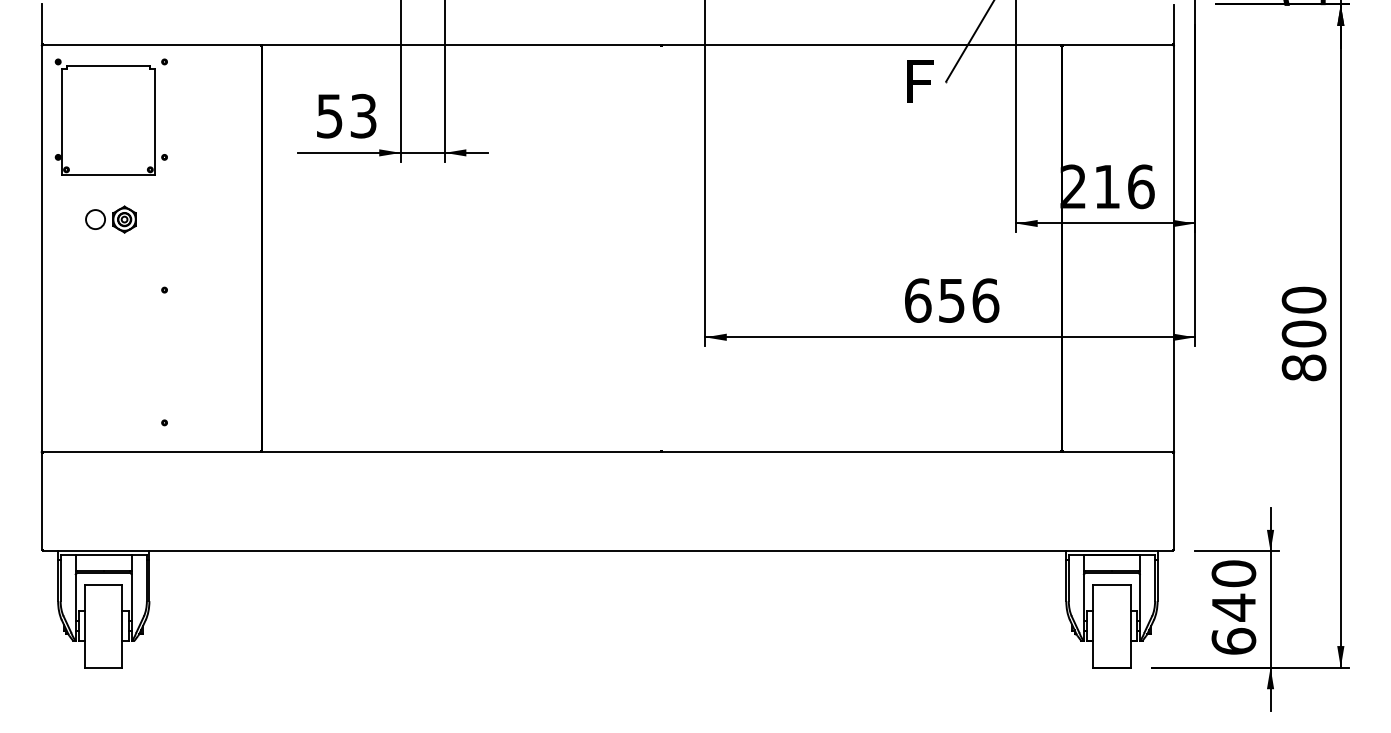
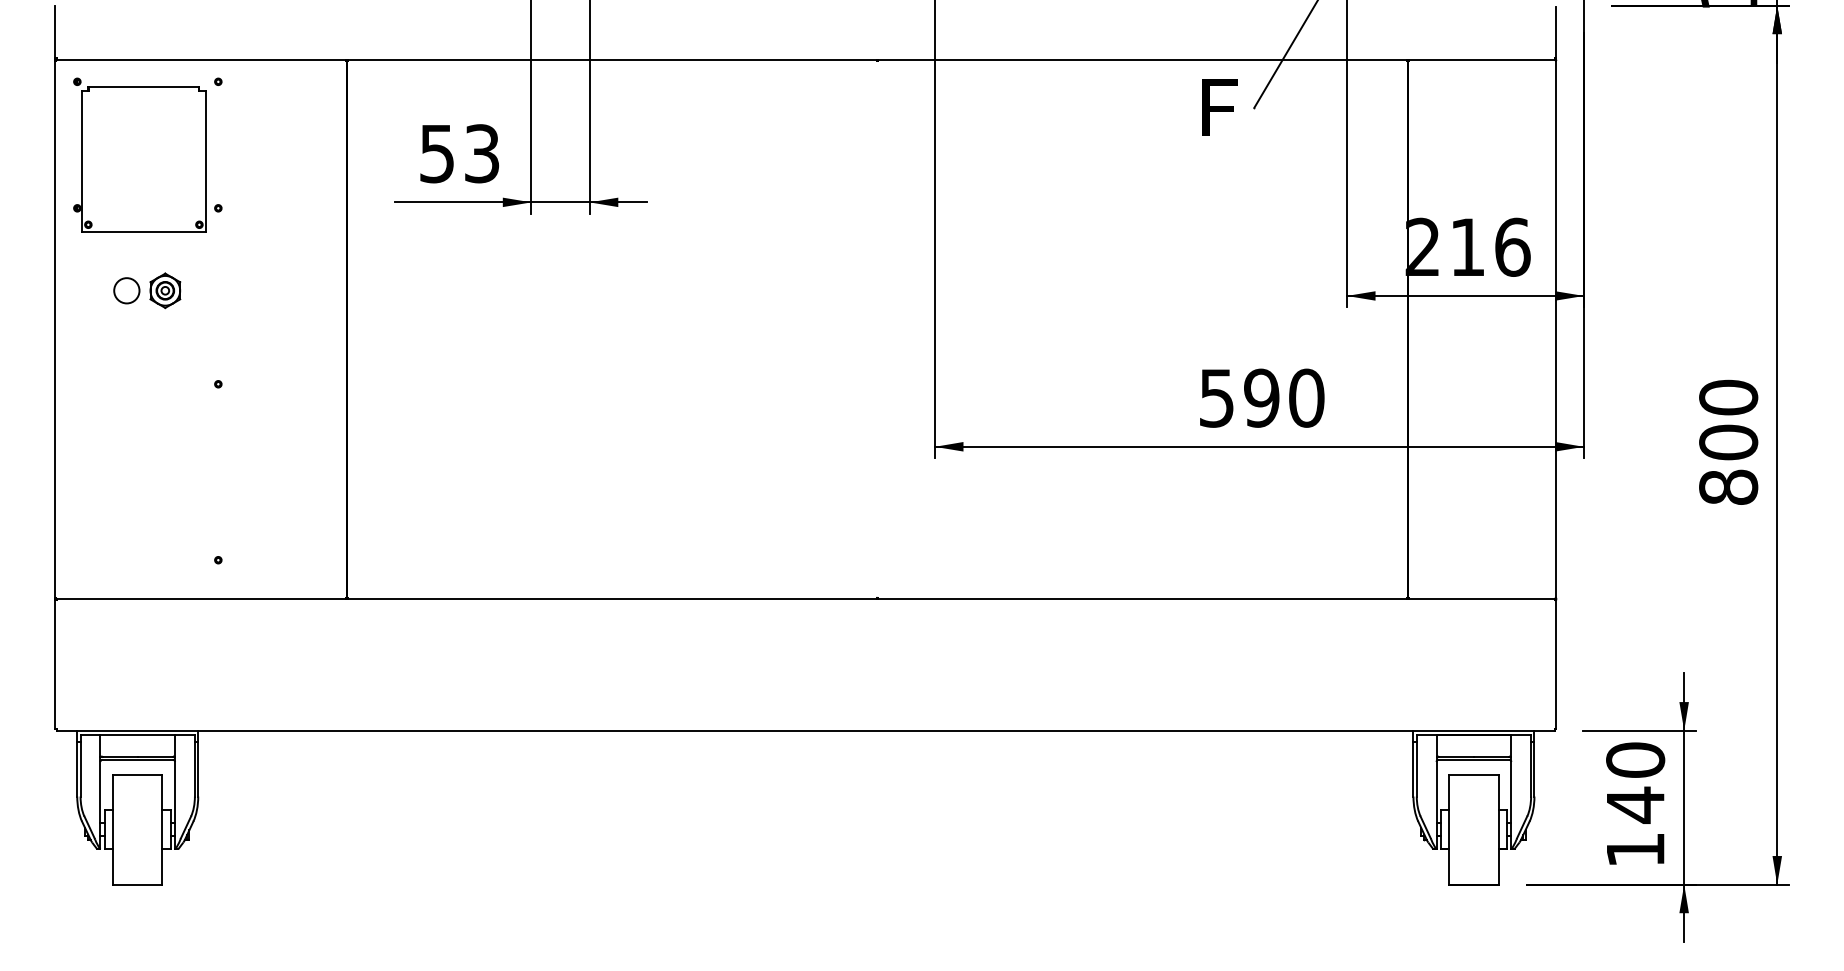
text: (951, 300) -> (1261, 397), 656 -> 590
text: (1233, 641) -> (1635, 849), 640 -> 140

